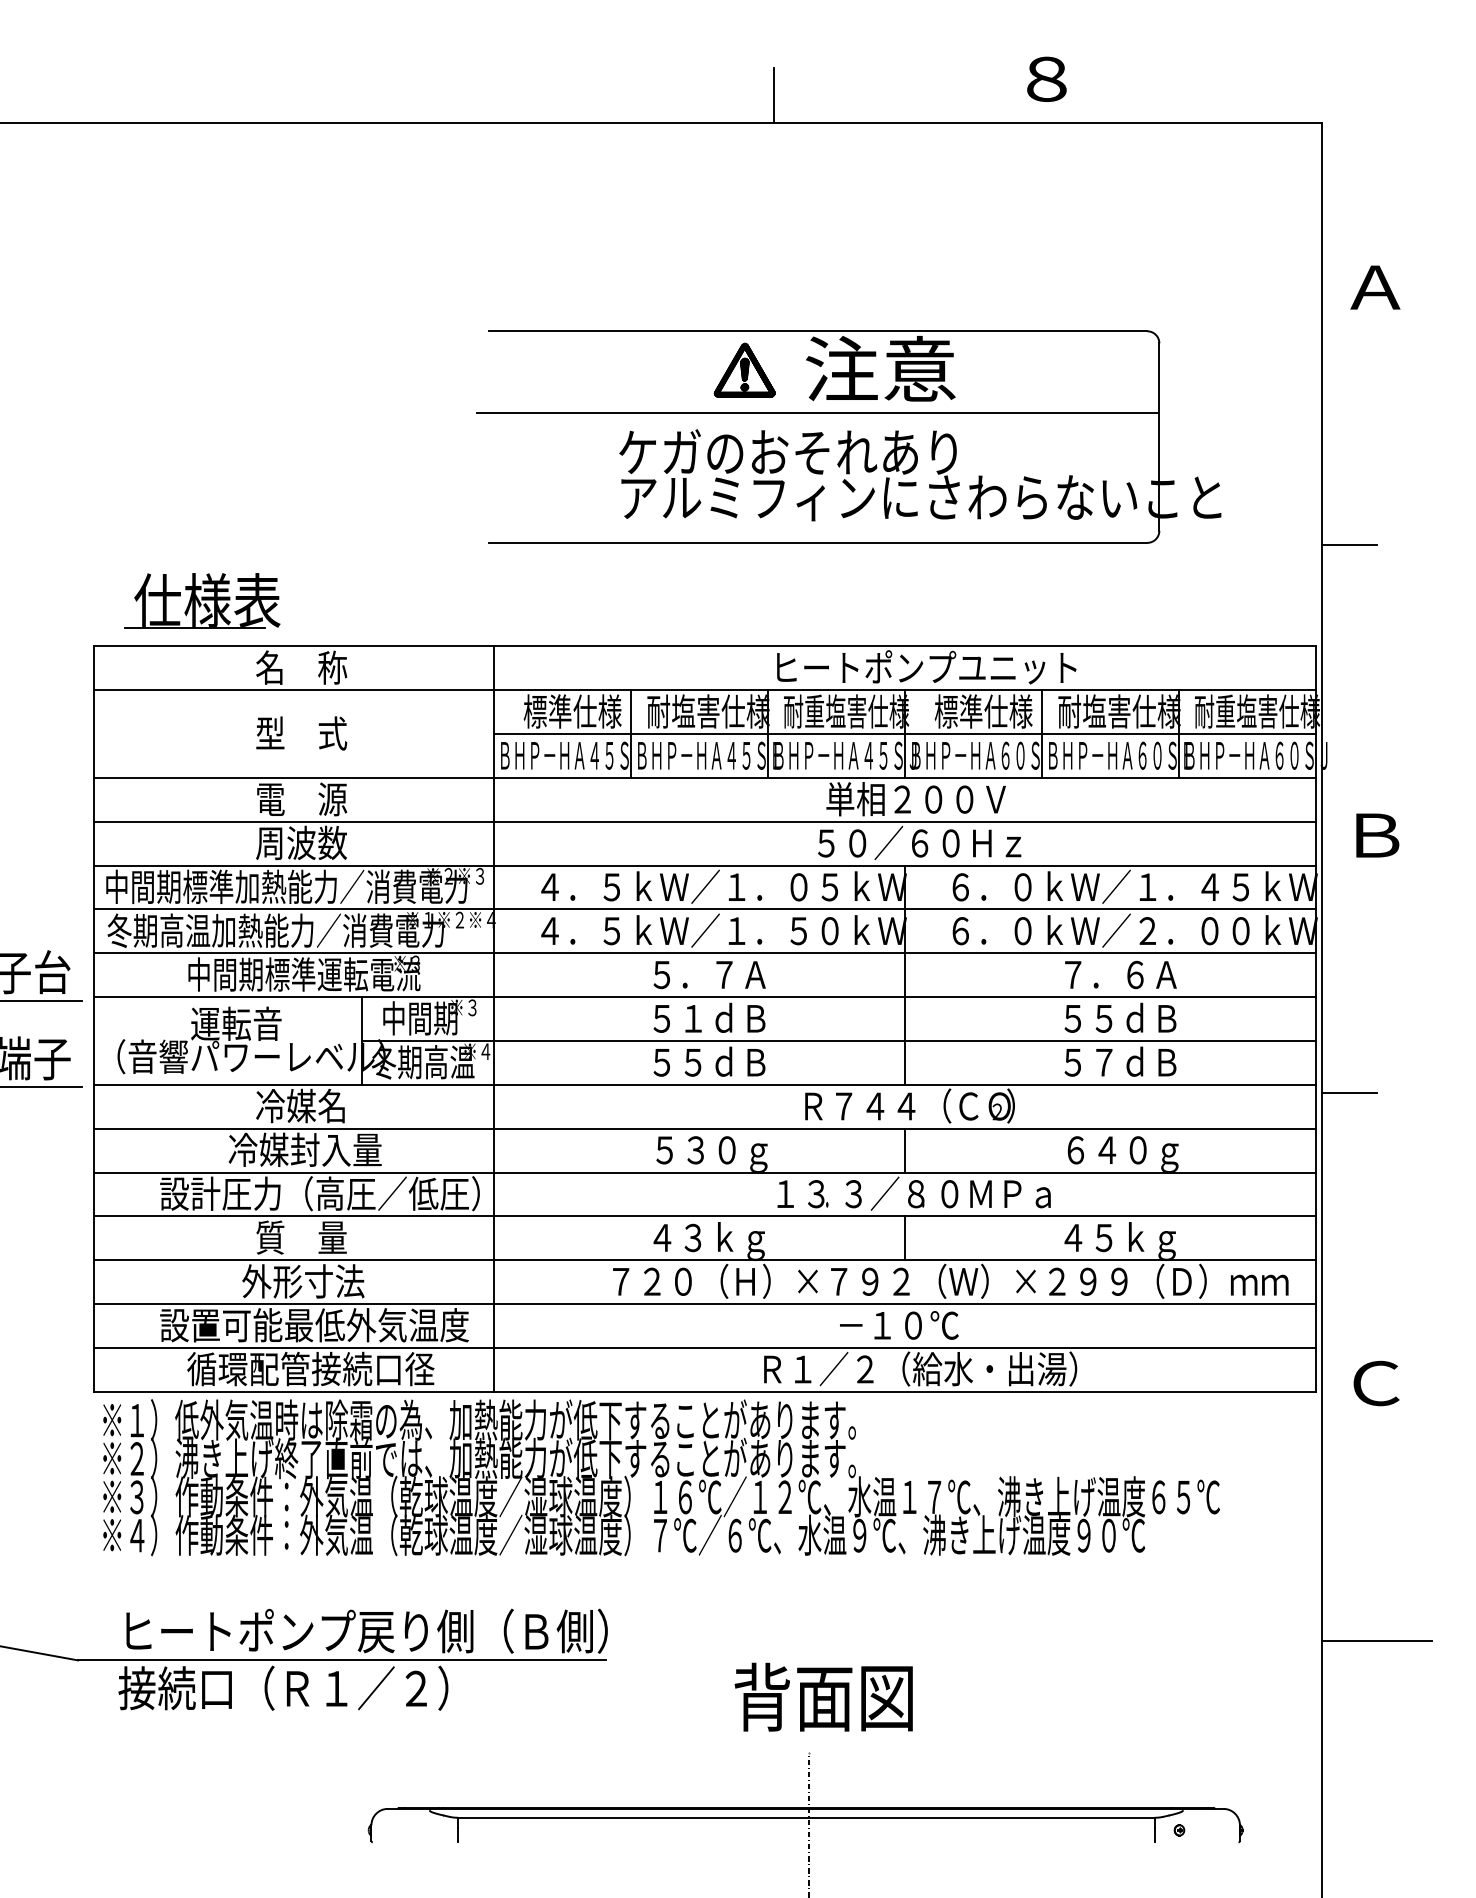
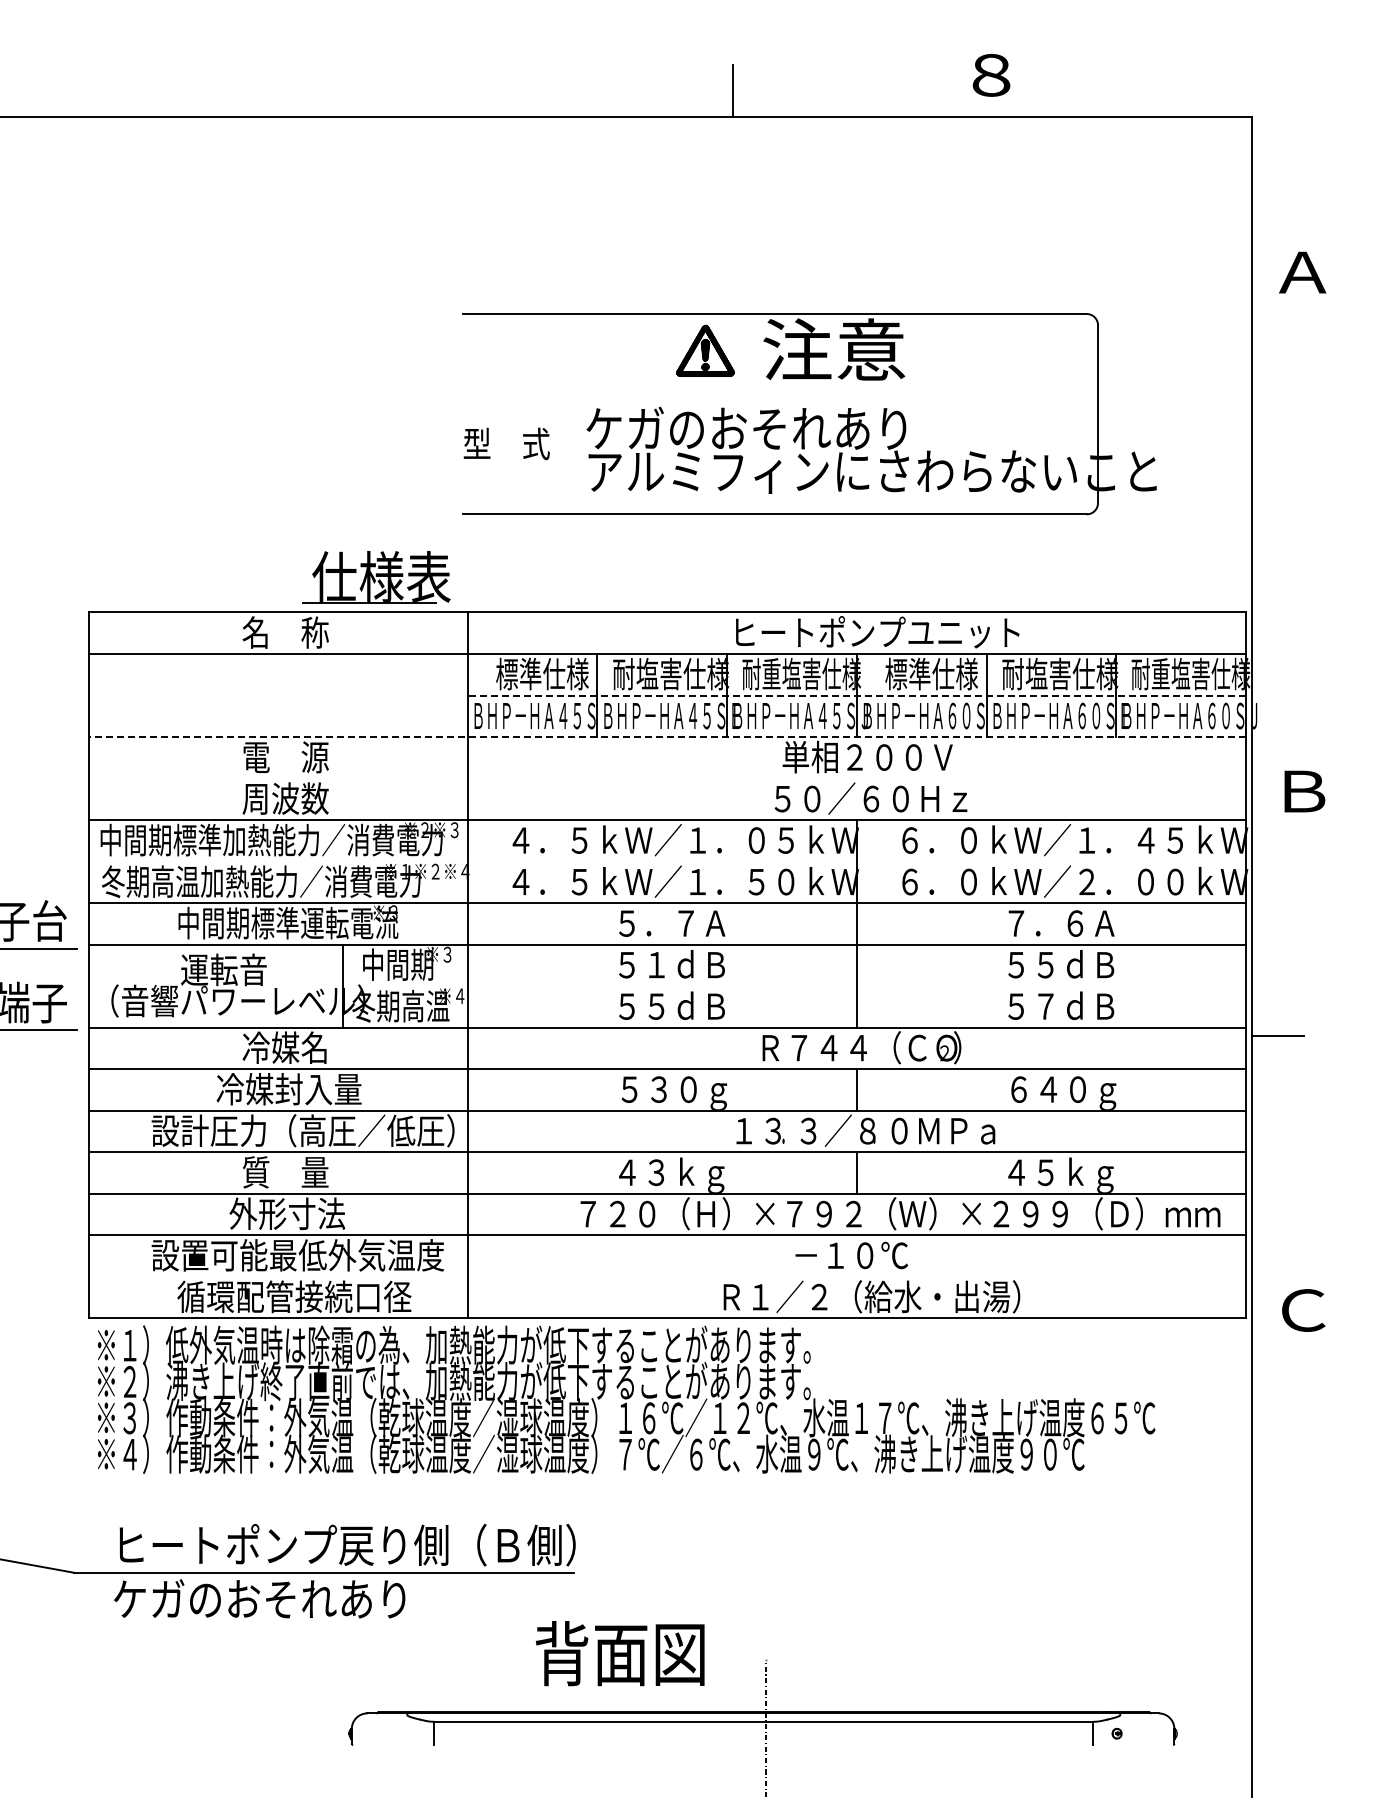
line: (817, 413) -> (774, 391), removed
line: (1348, 545) -> (1277, 516), removed
part: (202, 601) -> (376, 577), moved
text: (301, 733) -> (506, 443), moved
line: (904, 734) -> (856, 695), solid -> dashed
line: (704, 778) -> (667, 737), solid -> dashed
line: (704, 821) -> (667, 778), removed
line: (704, 909) -> (667, 861), removed
line: (838, 1041) -> (794, 986), removed
line: (704, 1347) -> (667, 1276), removed
line: (1376, 1641) -> (1303, 1554), removed
text: (283, 1687) -> (268, 1598), 接続口（Ｒ１／２） -> ケガのおそれあり
text: (822, 1697) -> (619, 1653), moved

